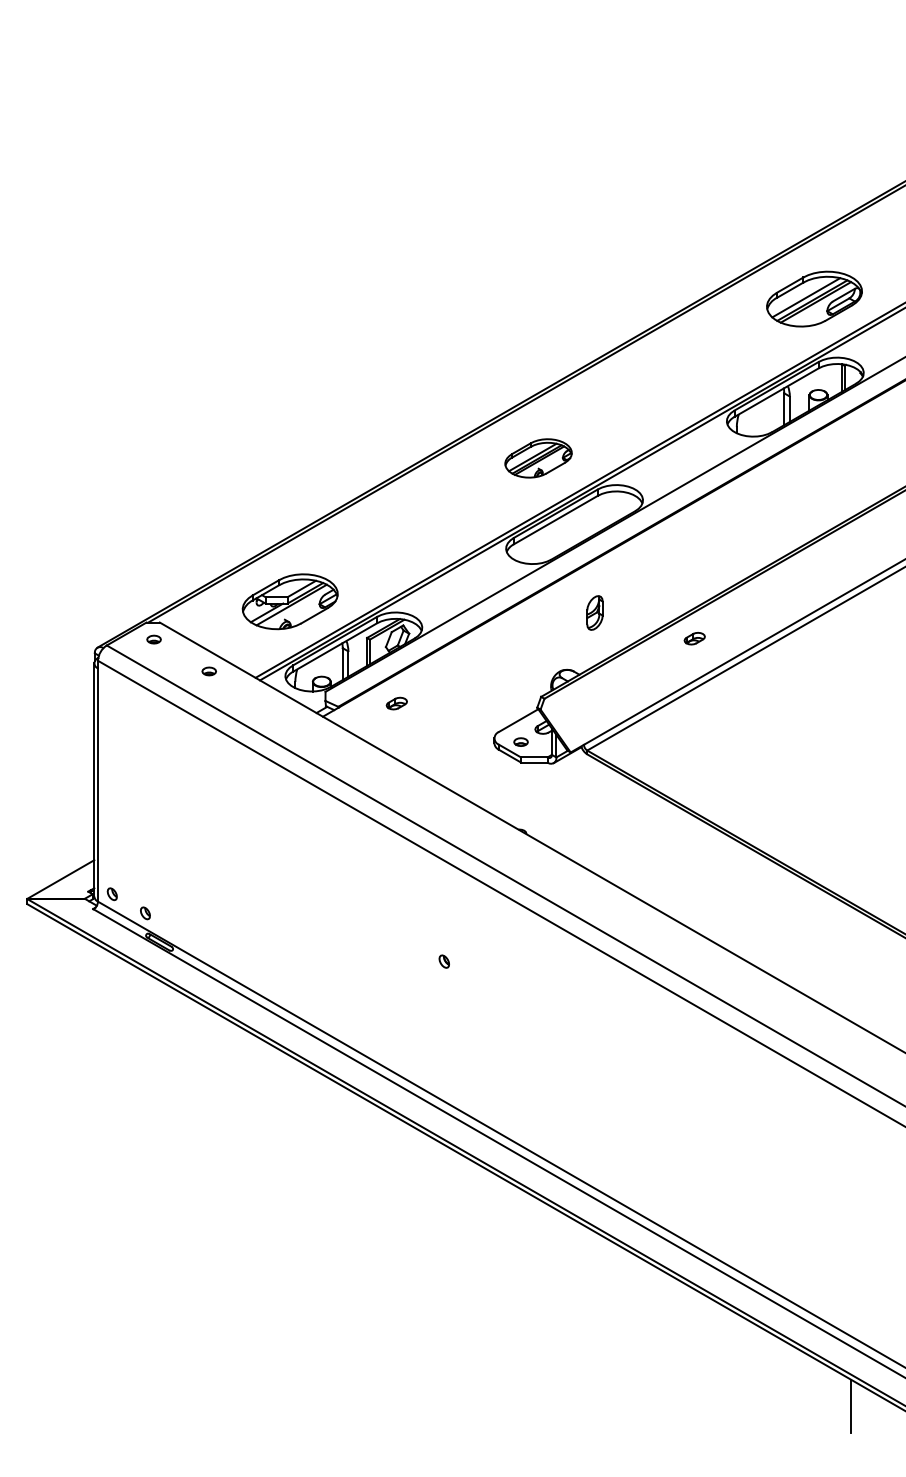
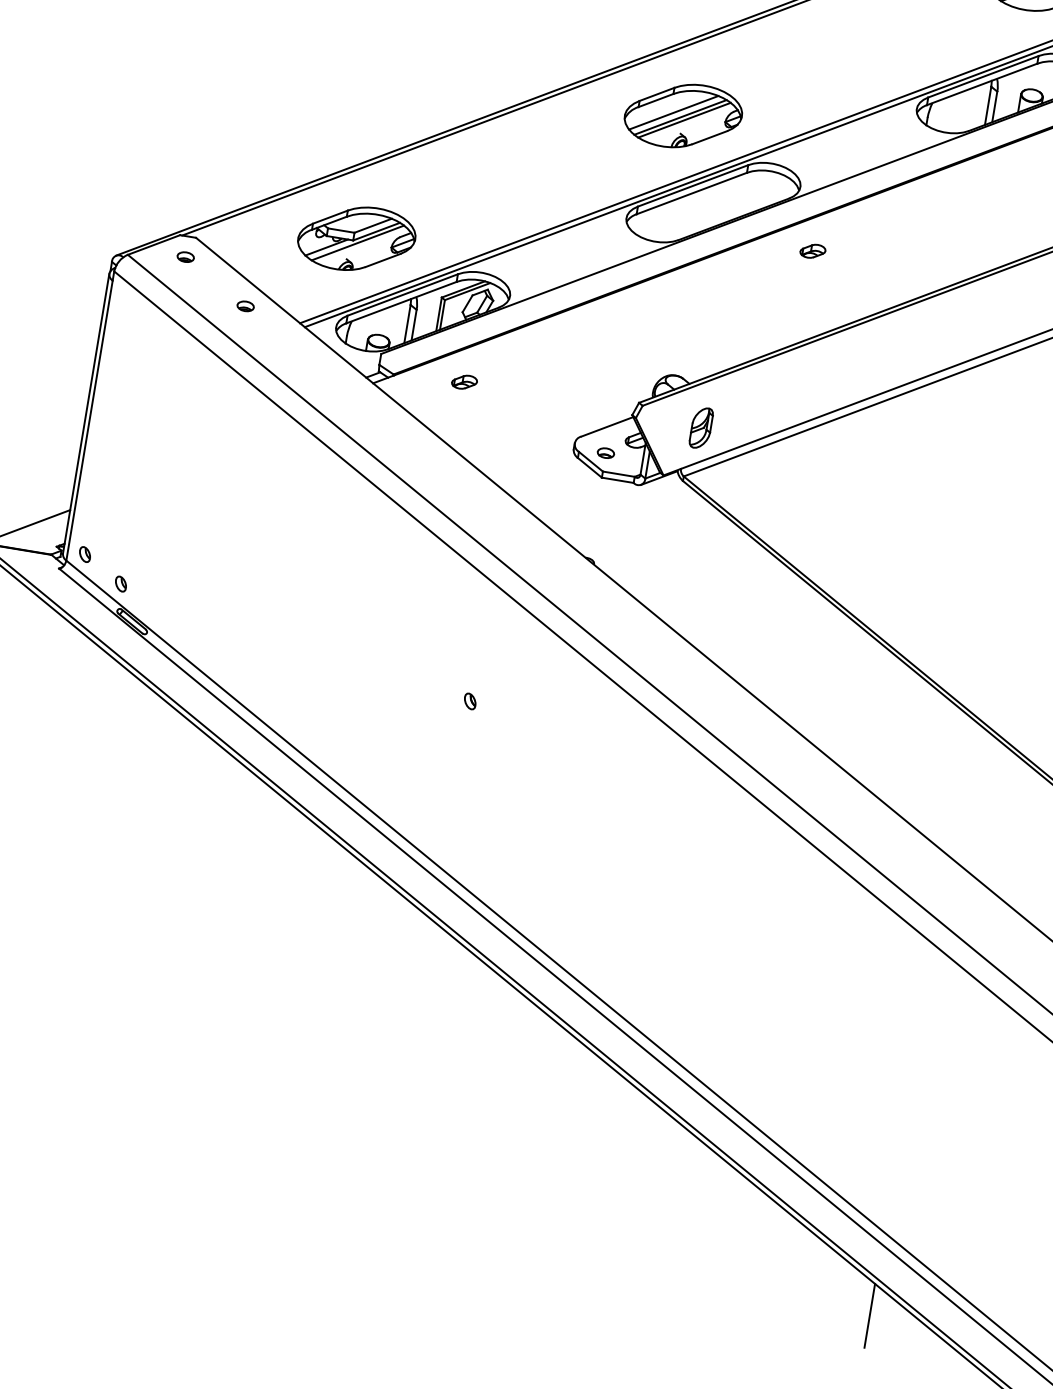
part: (538, 458) -> (683, 116), size x1.43
part: (594, 612) -> (700, 427), moved
part: (694, 638) -> (812, 251), moved

